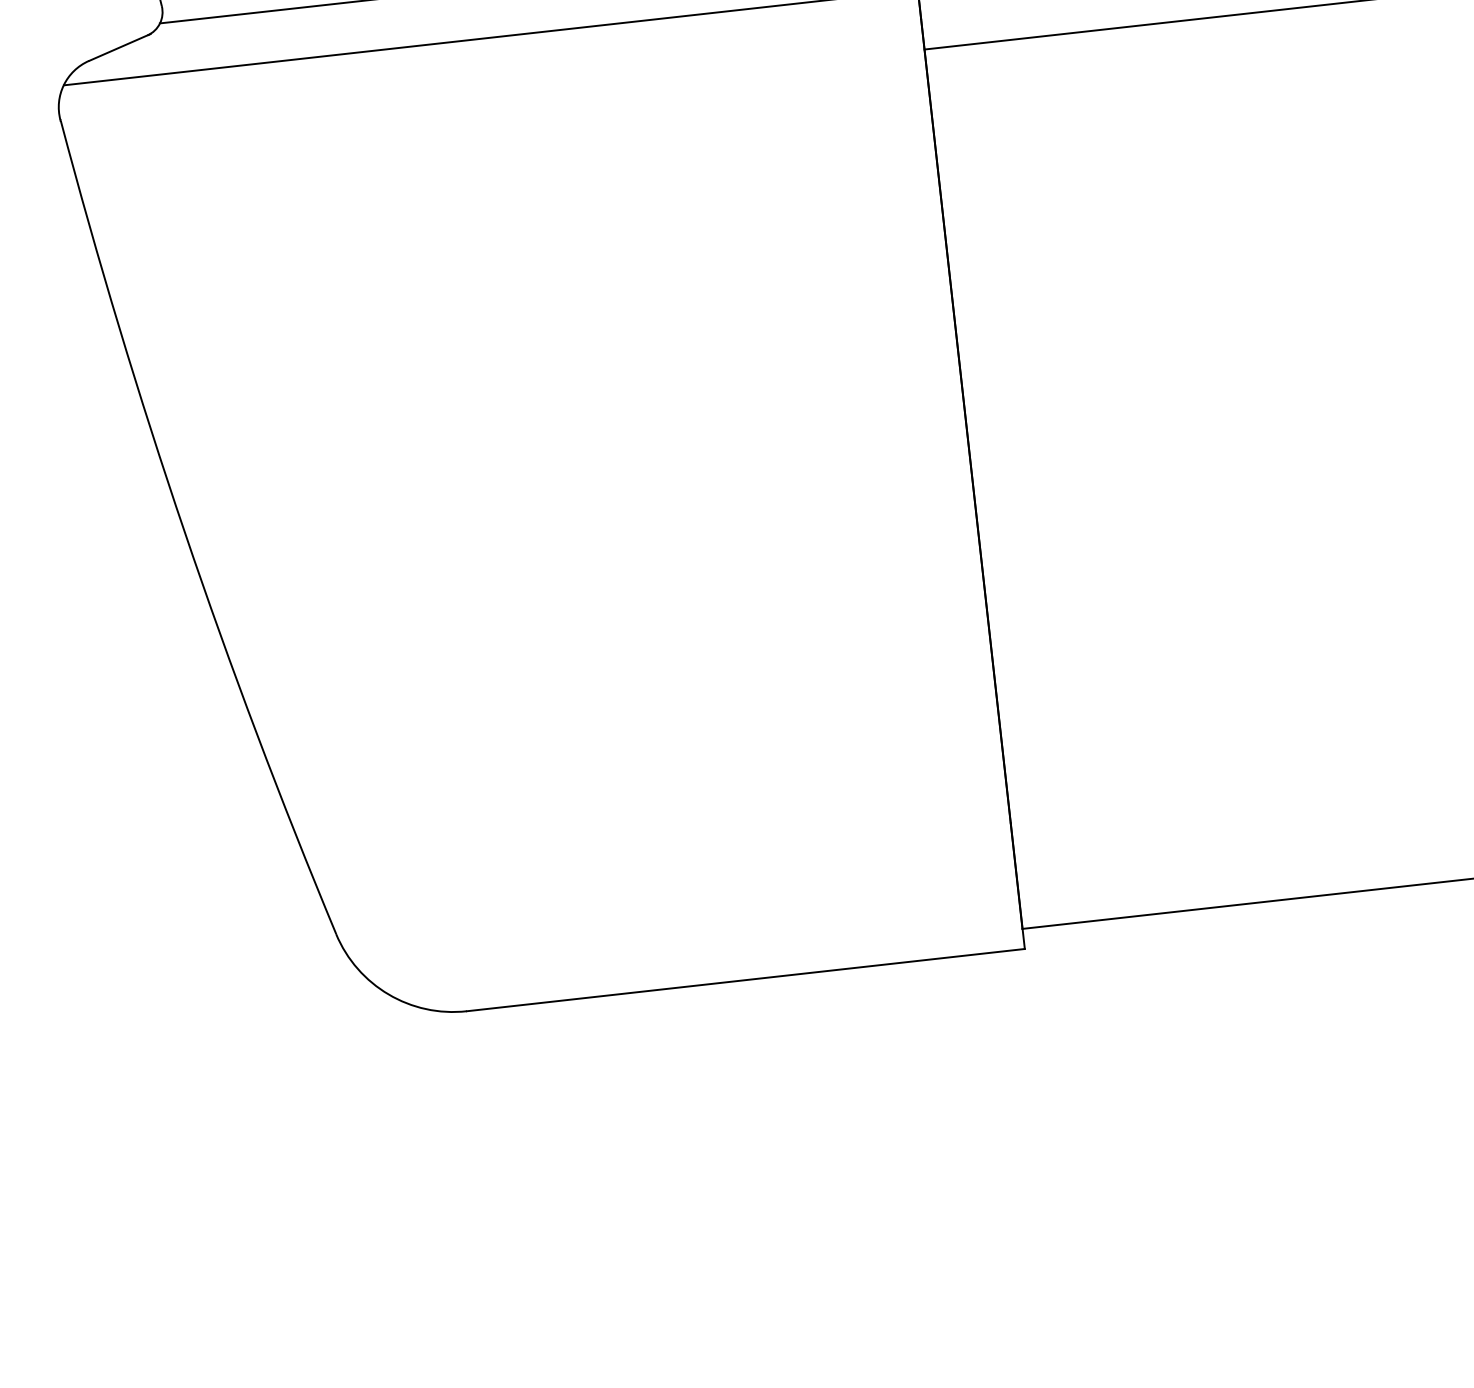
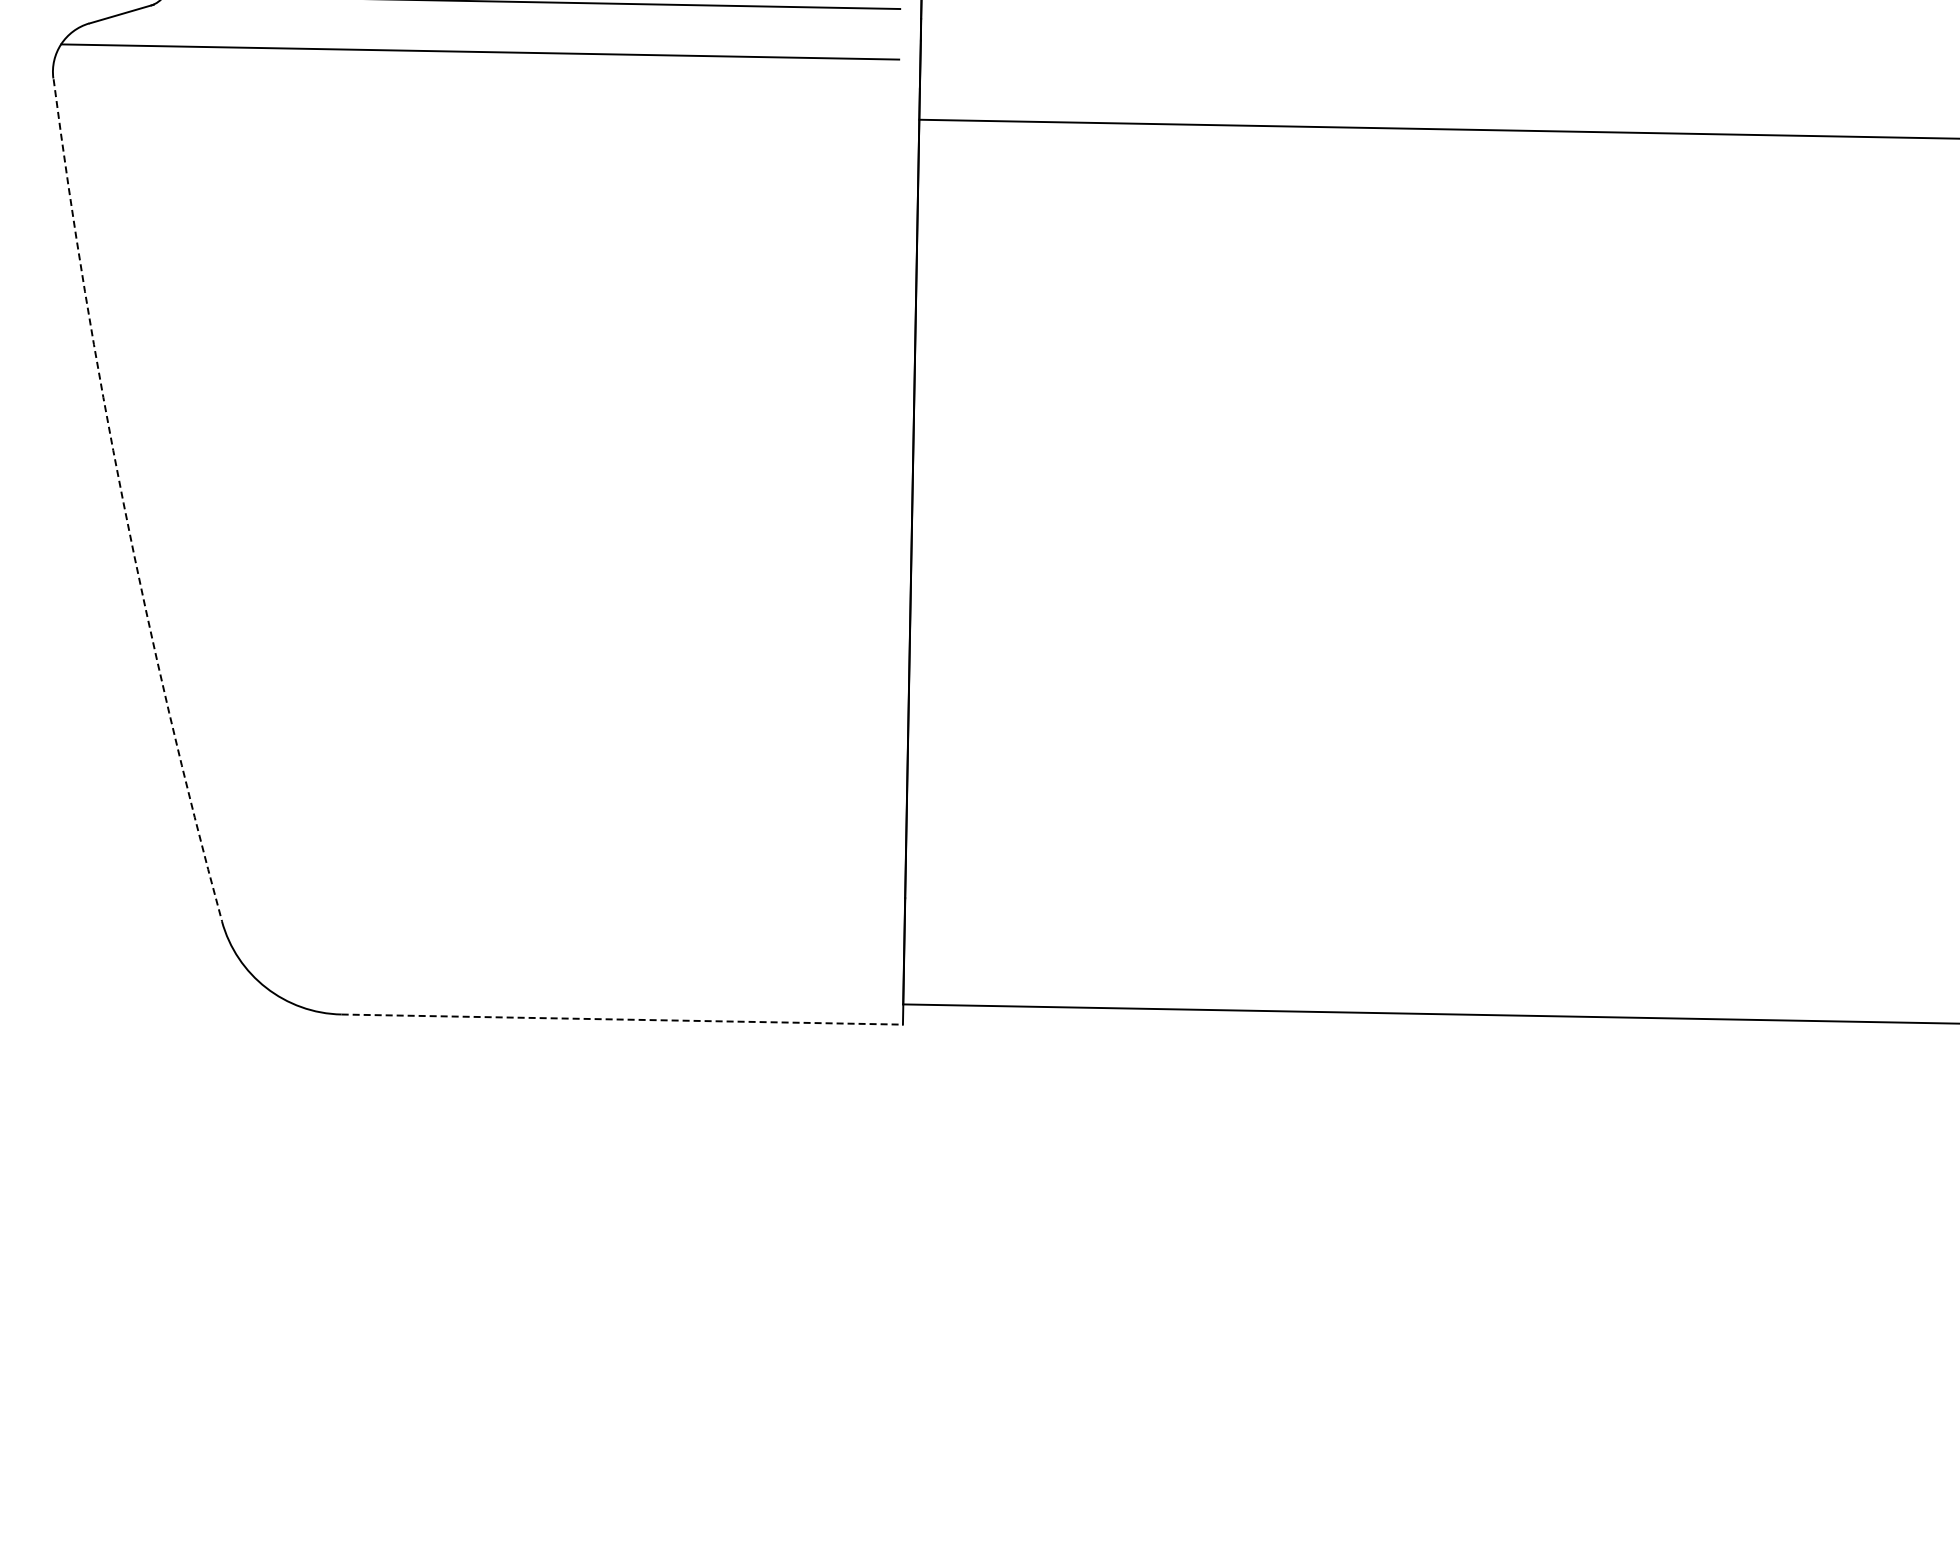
arc: (184, 532) -> (123, 503), solid -> dashed
line: (746, 980) -> (622, 1019), solid -> dashed

